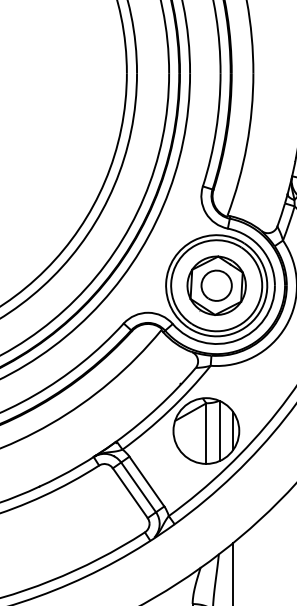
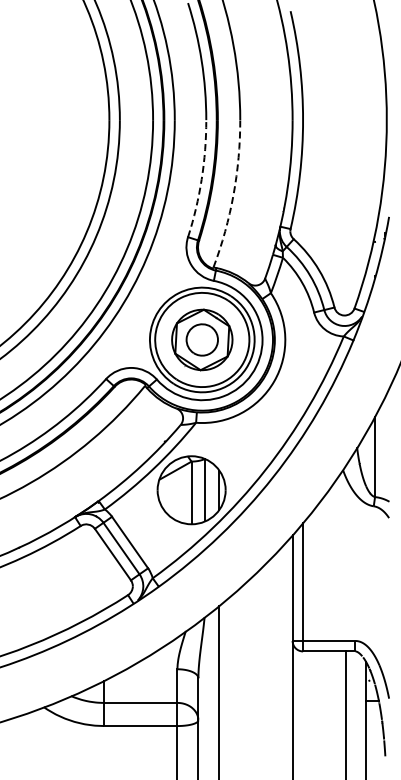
arc: (215, 130) -> (201, 179), solid -> dashed
arc: (246, 145) -> (233, 194), solid -> dashed

